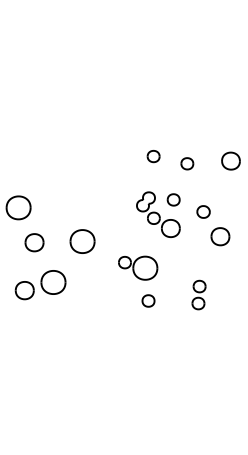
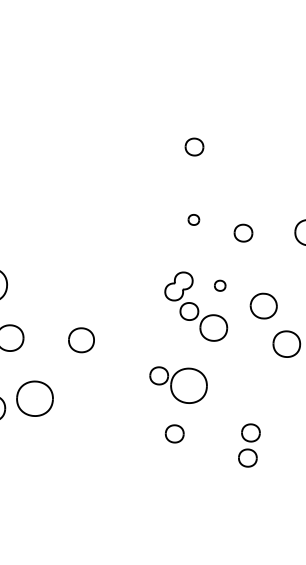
part: (151, 107) -> (194, 146), added
part: (153, 156) -> (193, 219), size x0.6
part: (173, 199) -> (220, 285), size x0.6
part: (203, 211) -> (263, 305), size x1.4
part: (82, 241) -> (81, 340), size x0.7
part: (138, 267) -> (178, 384), moved
part: (198, 294) -> (248, 444), moved

